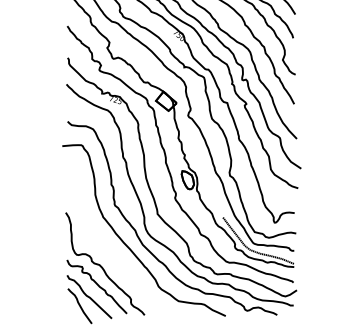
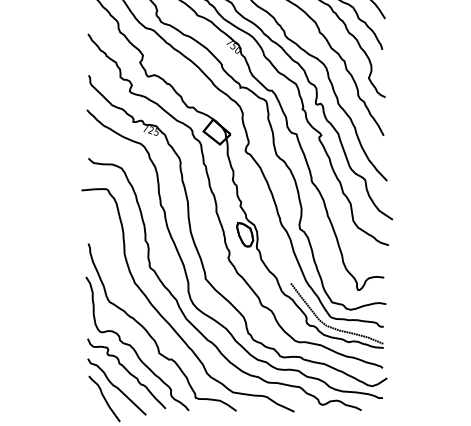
curve: (116, 258) -> (152, 336), added

